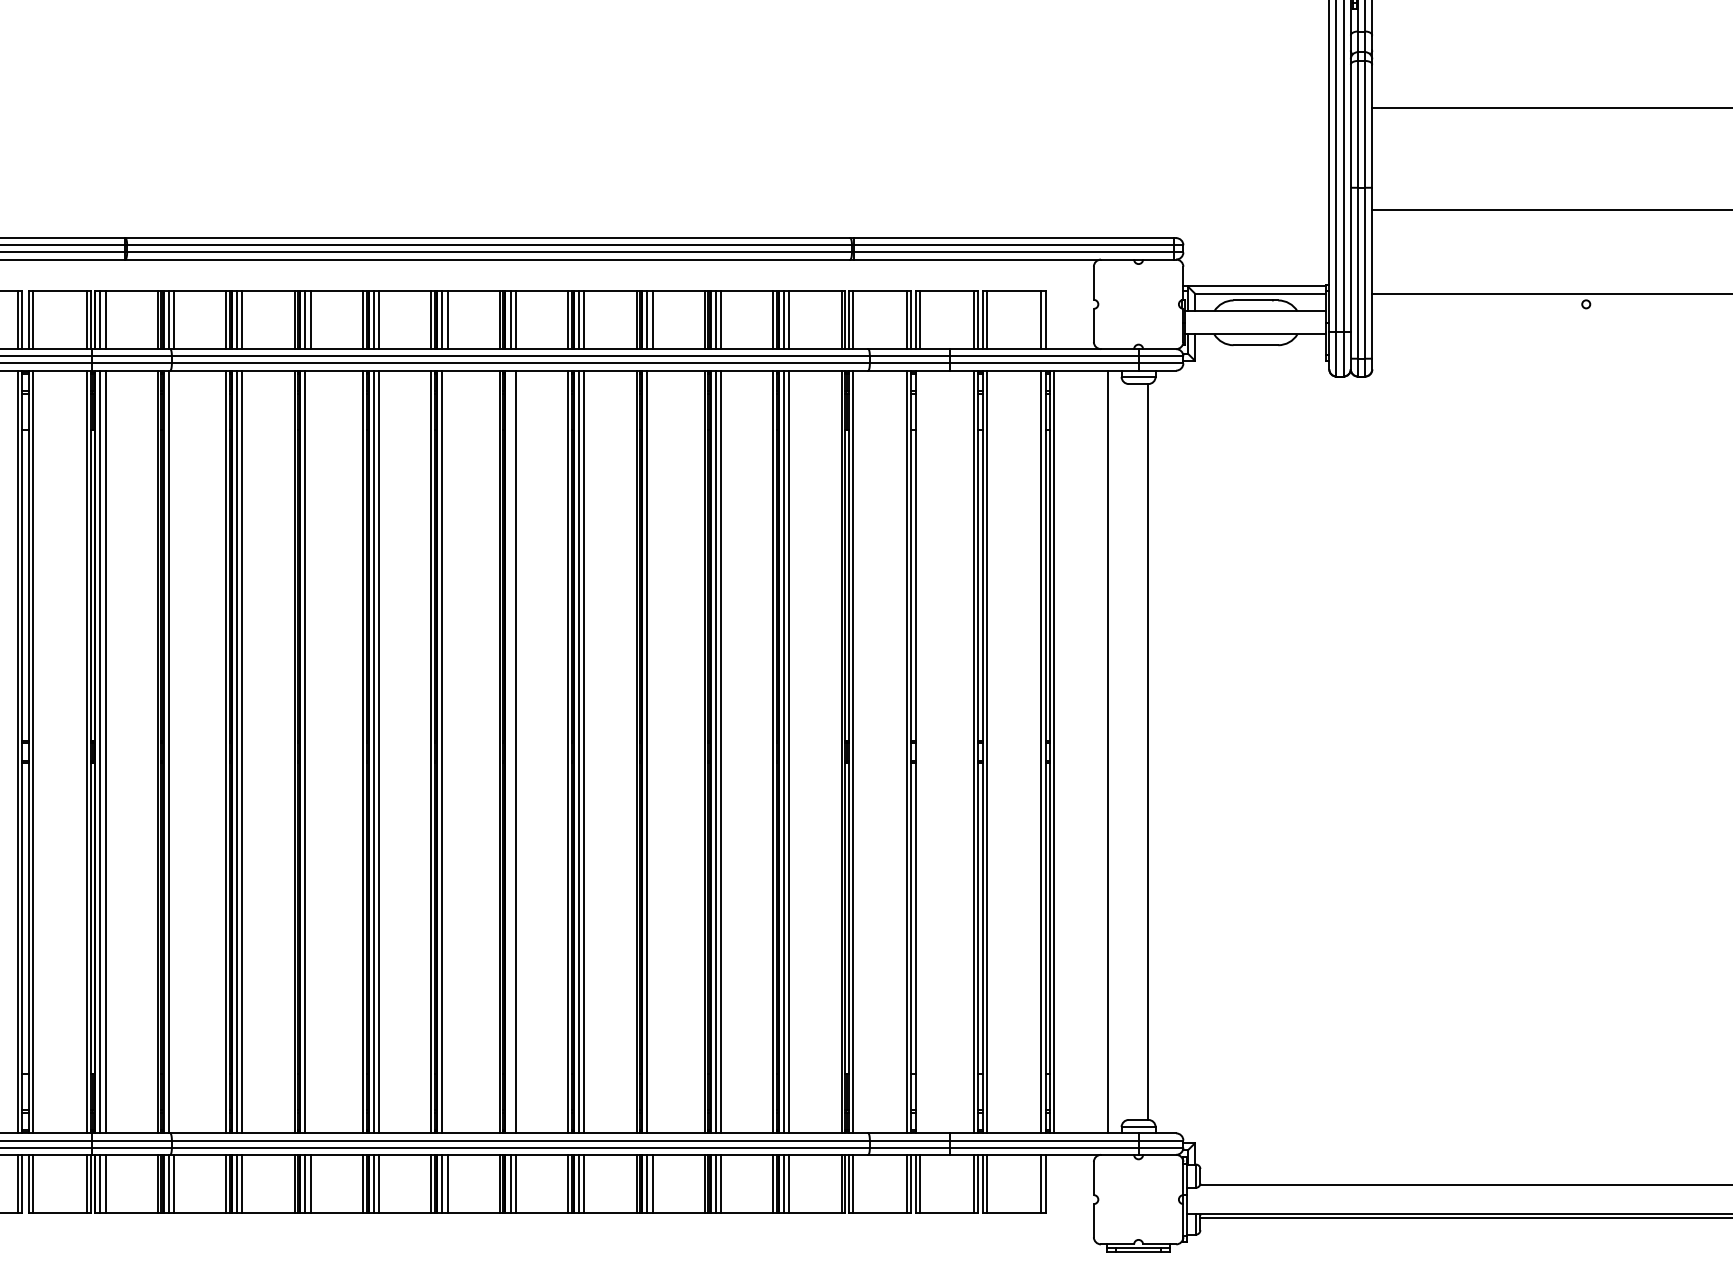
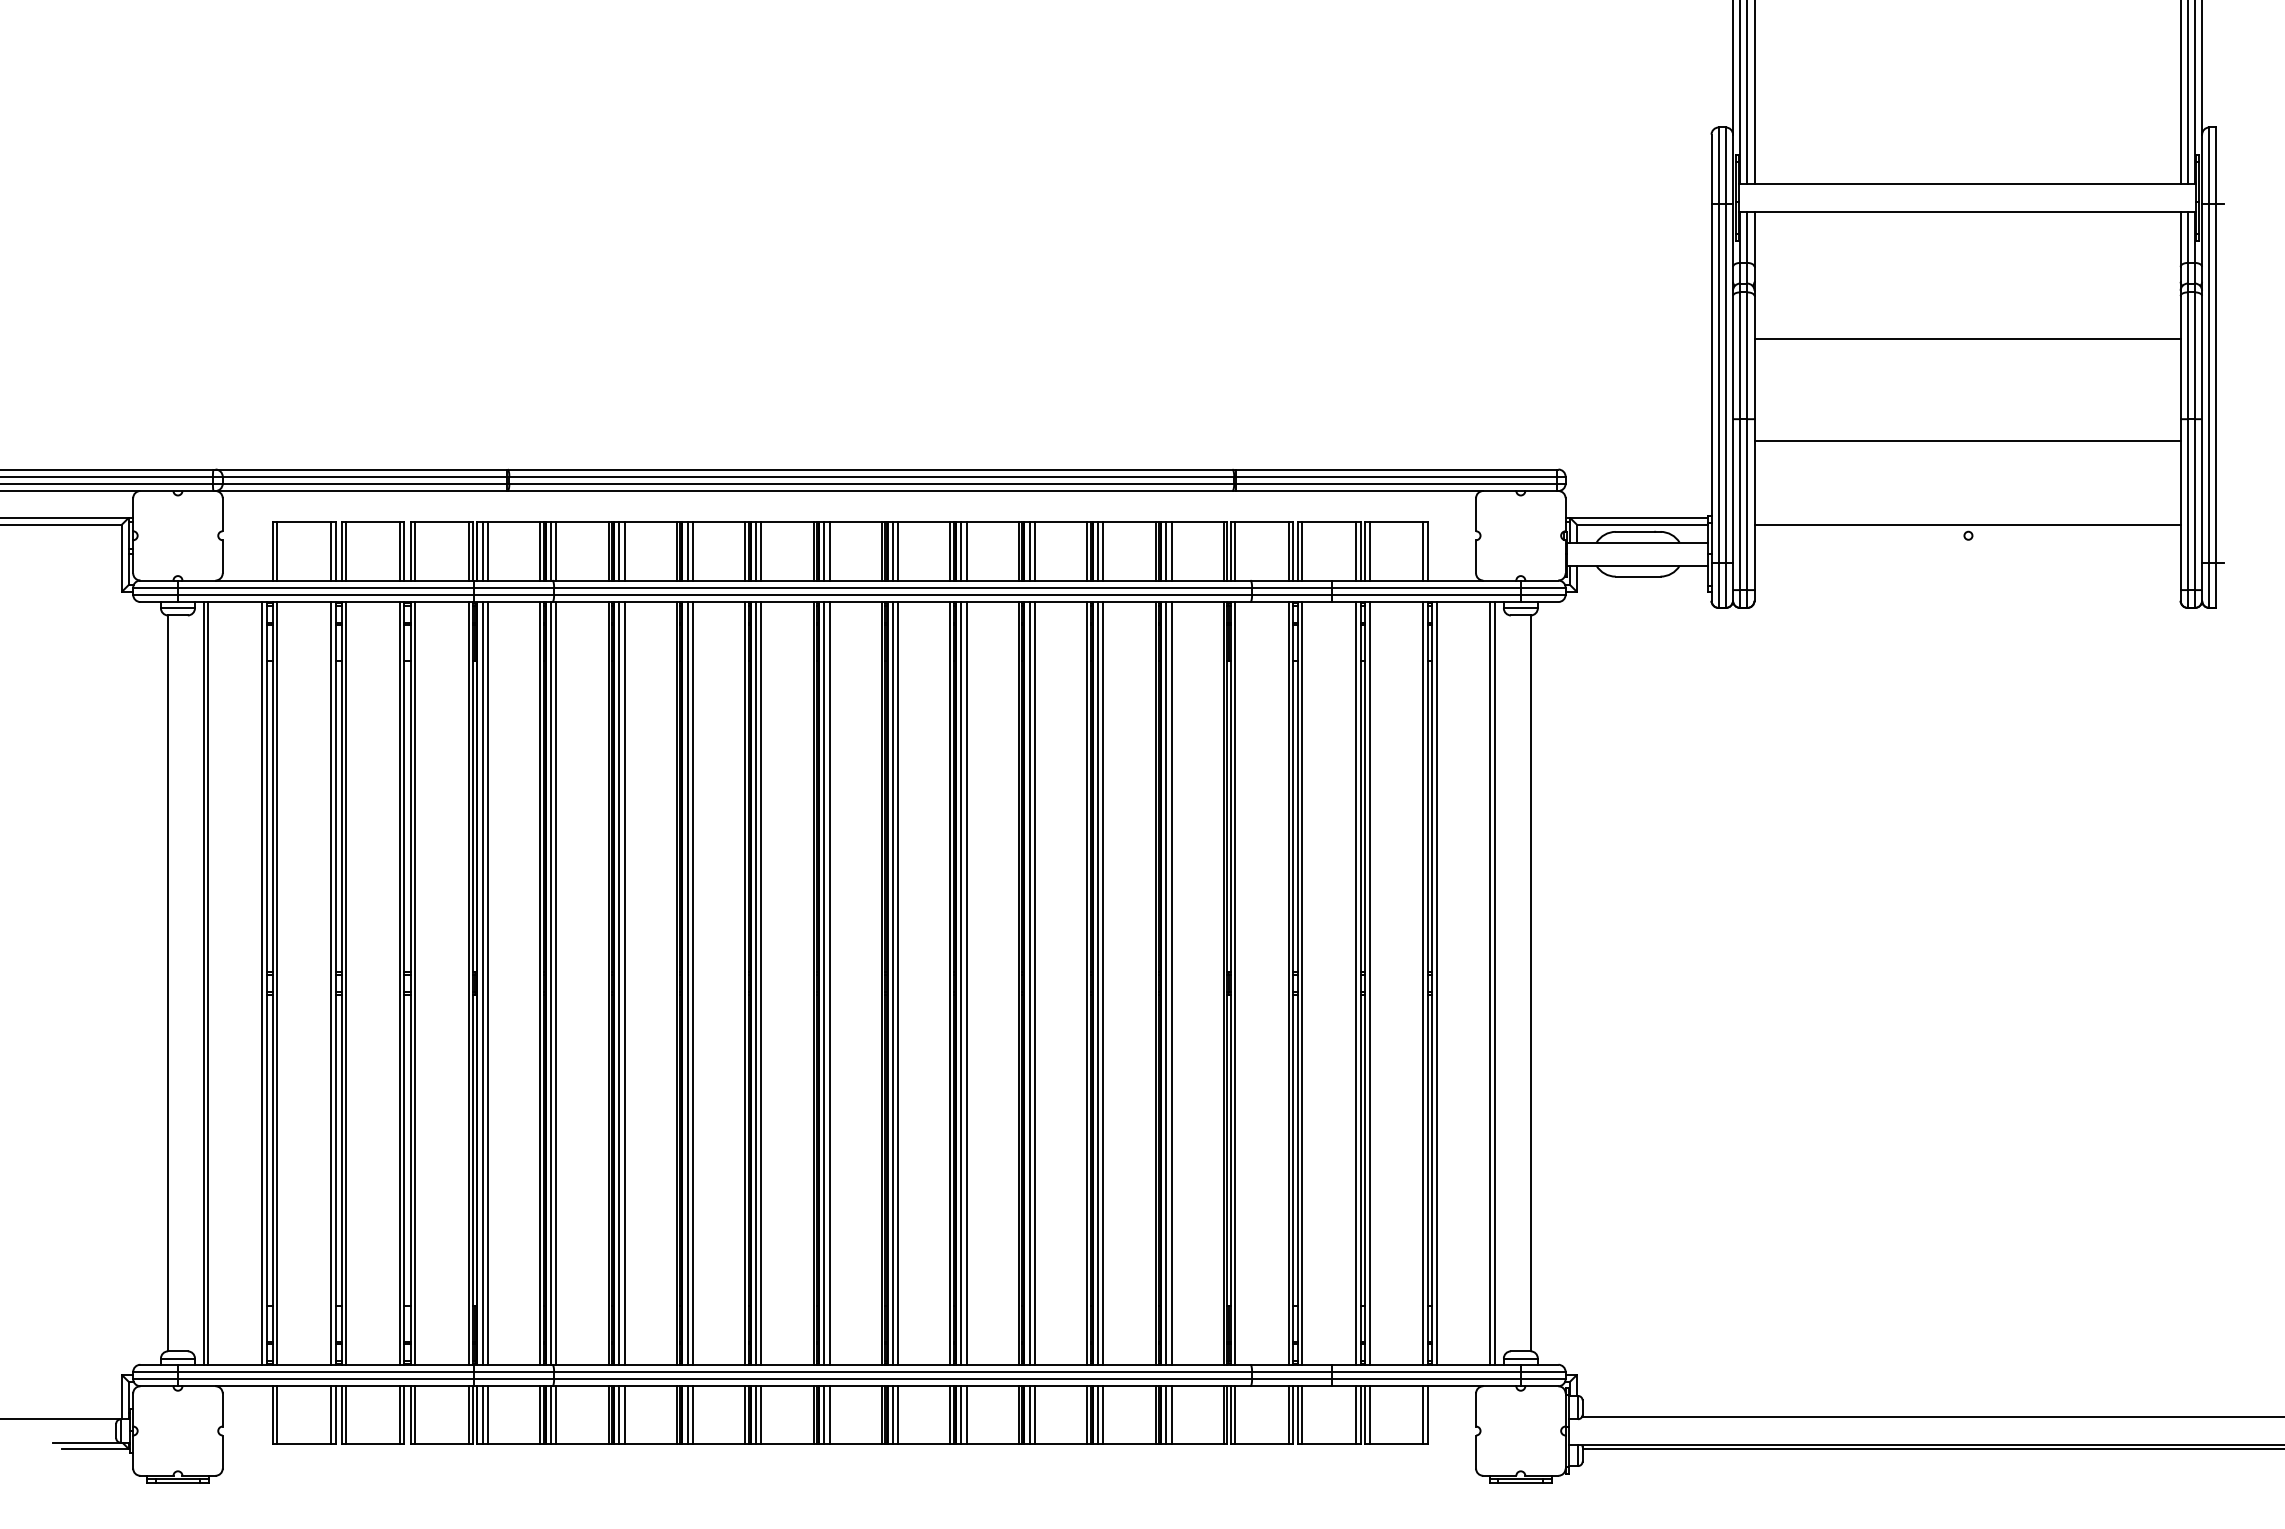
line: (174, 752) -> (556, 983), added
line: (311, 752) -> (693, 983), added
line: (447, 752) -> (829, 983), added
line: (510, 752) -> (892, 983), added
line: (652, 752) -> (1034, 983), added
line: (920, 752) -> (1302, 983), added
line: (1112, 752) -> (1494, 983), added

